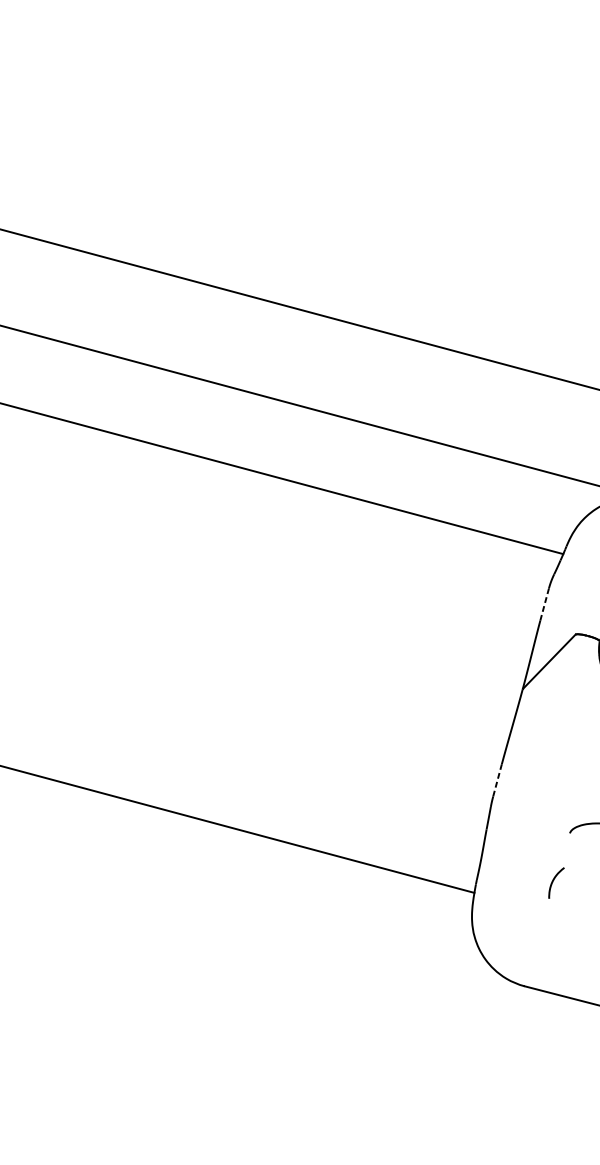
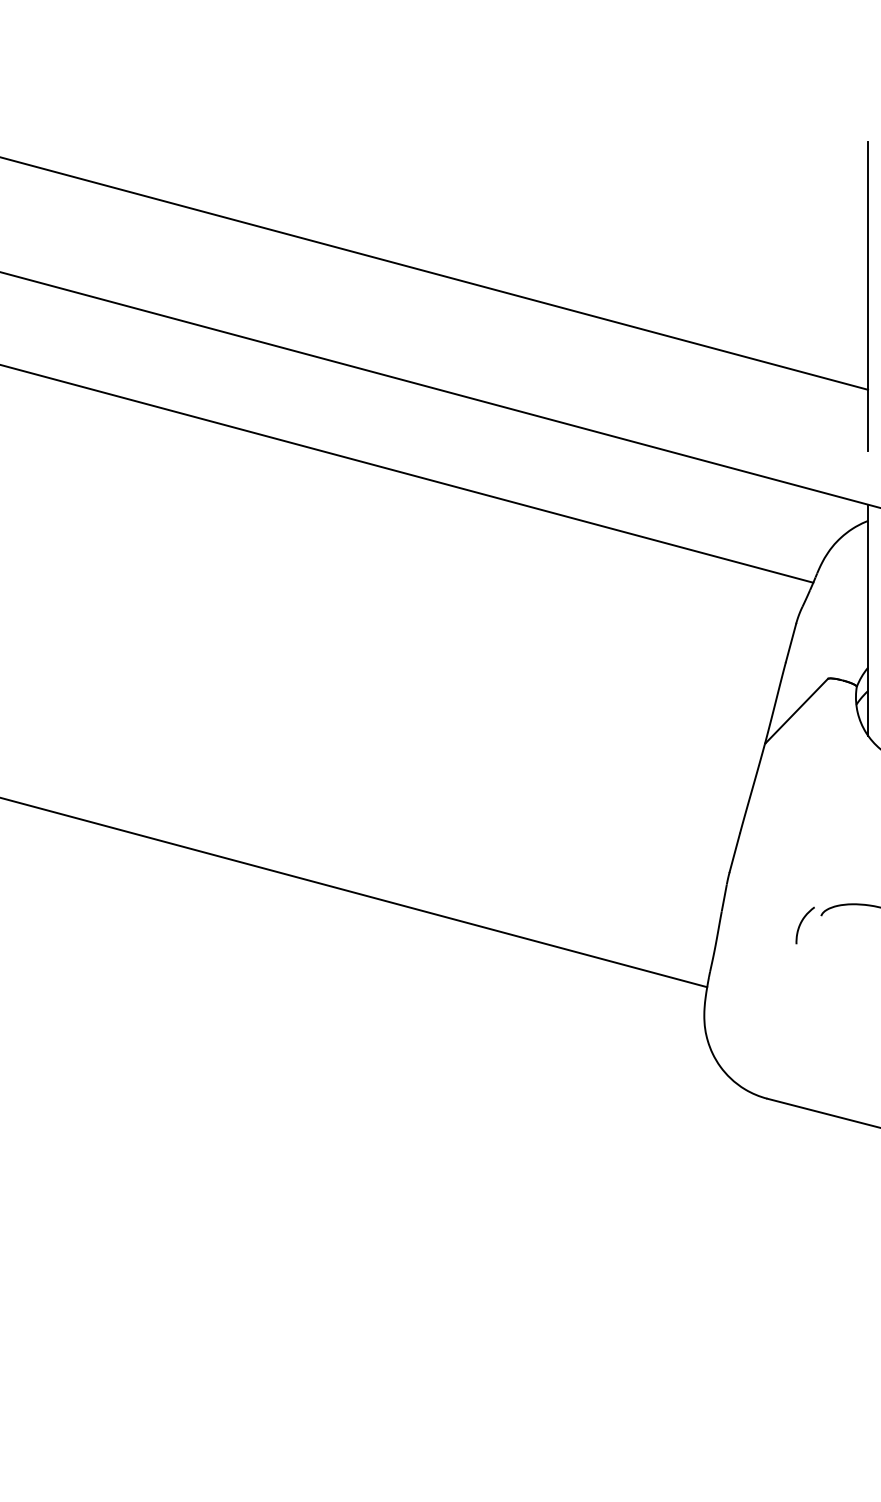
line: (545, 605) -> (791, 643), dashed -> solid
line: (497, 780) -> (734, 852), dashed -> solid
curve: (553, 882) -> (801, 924), moved

